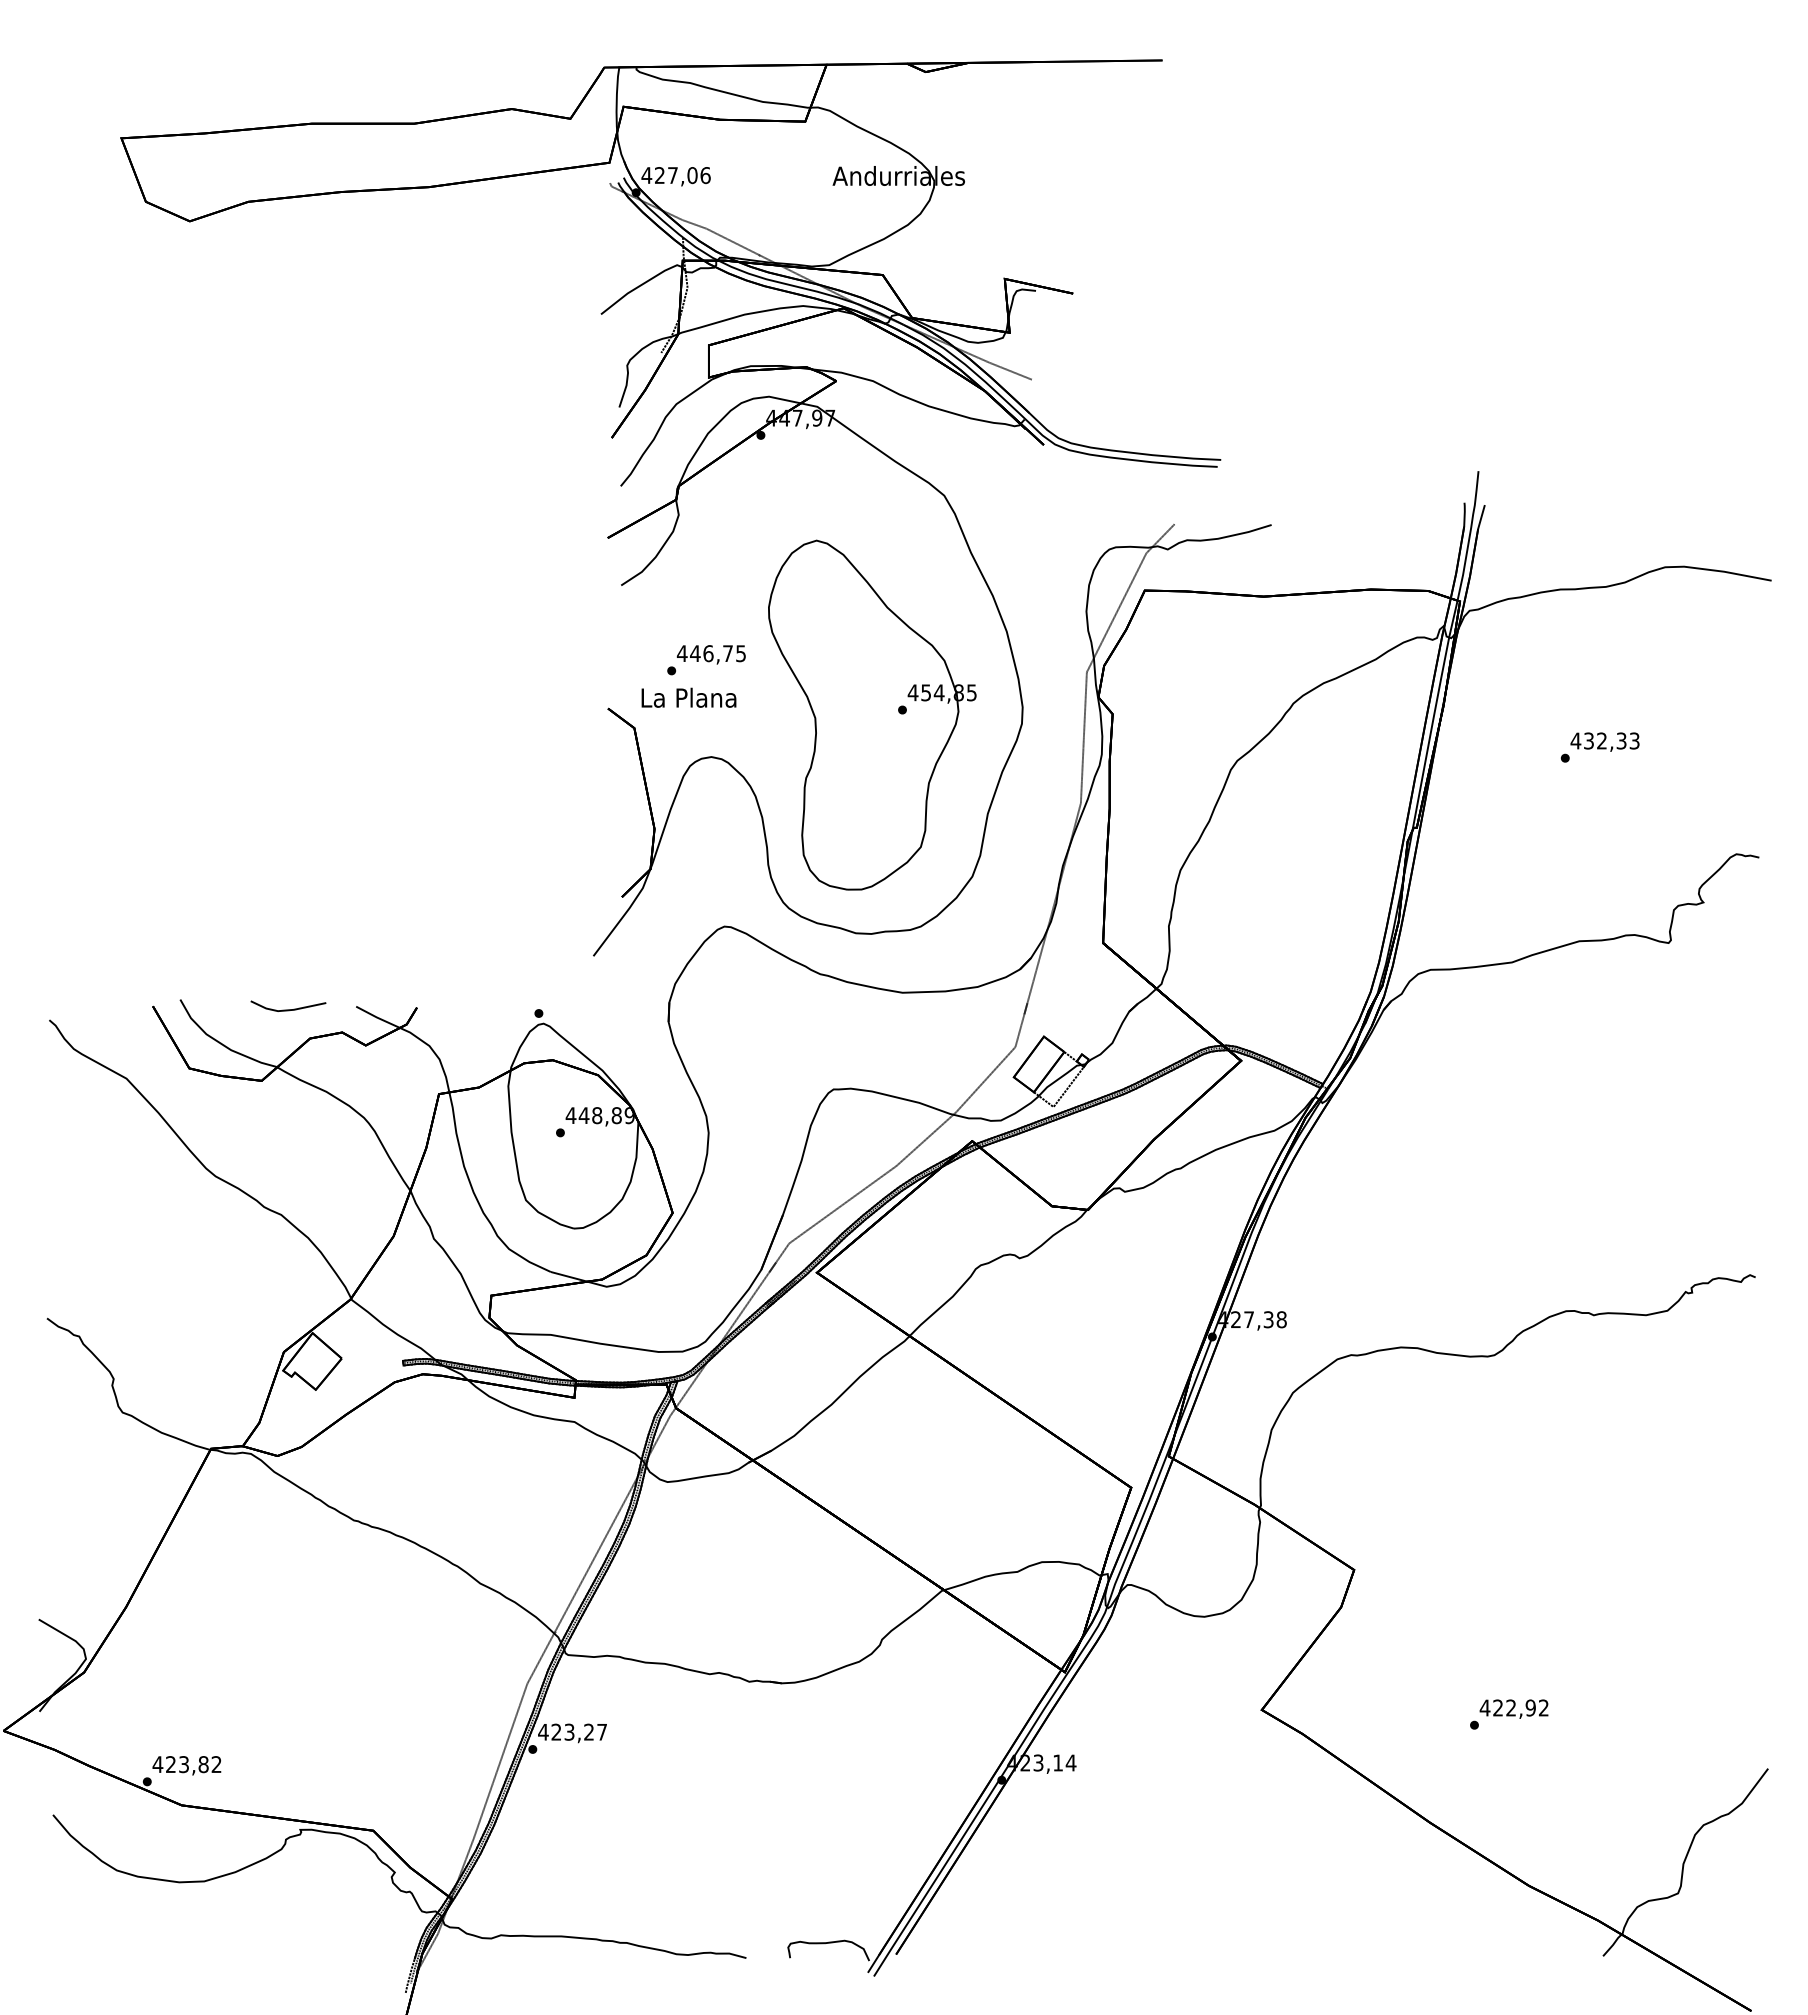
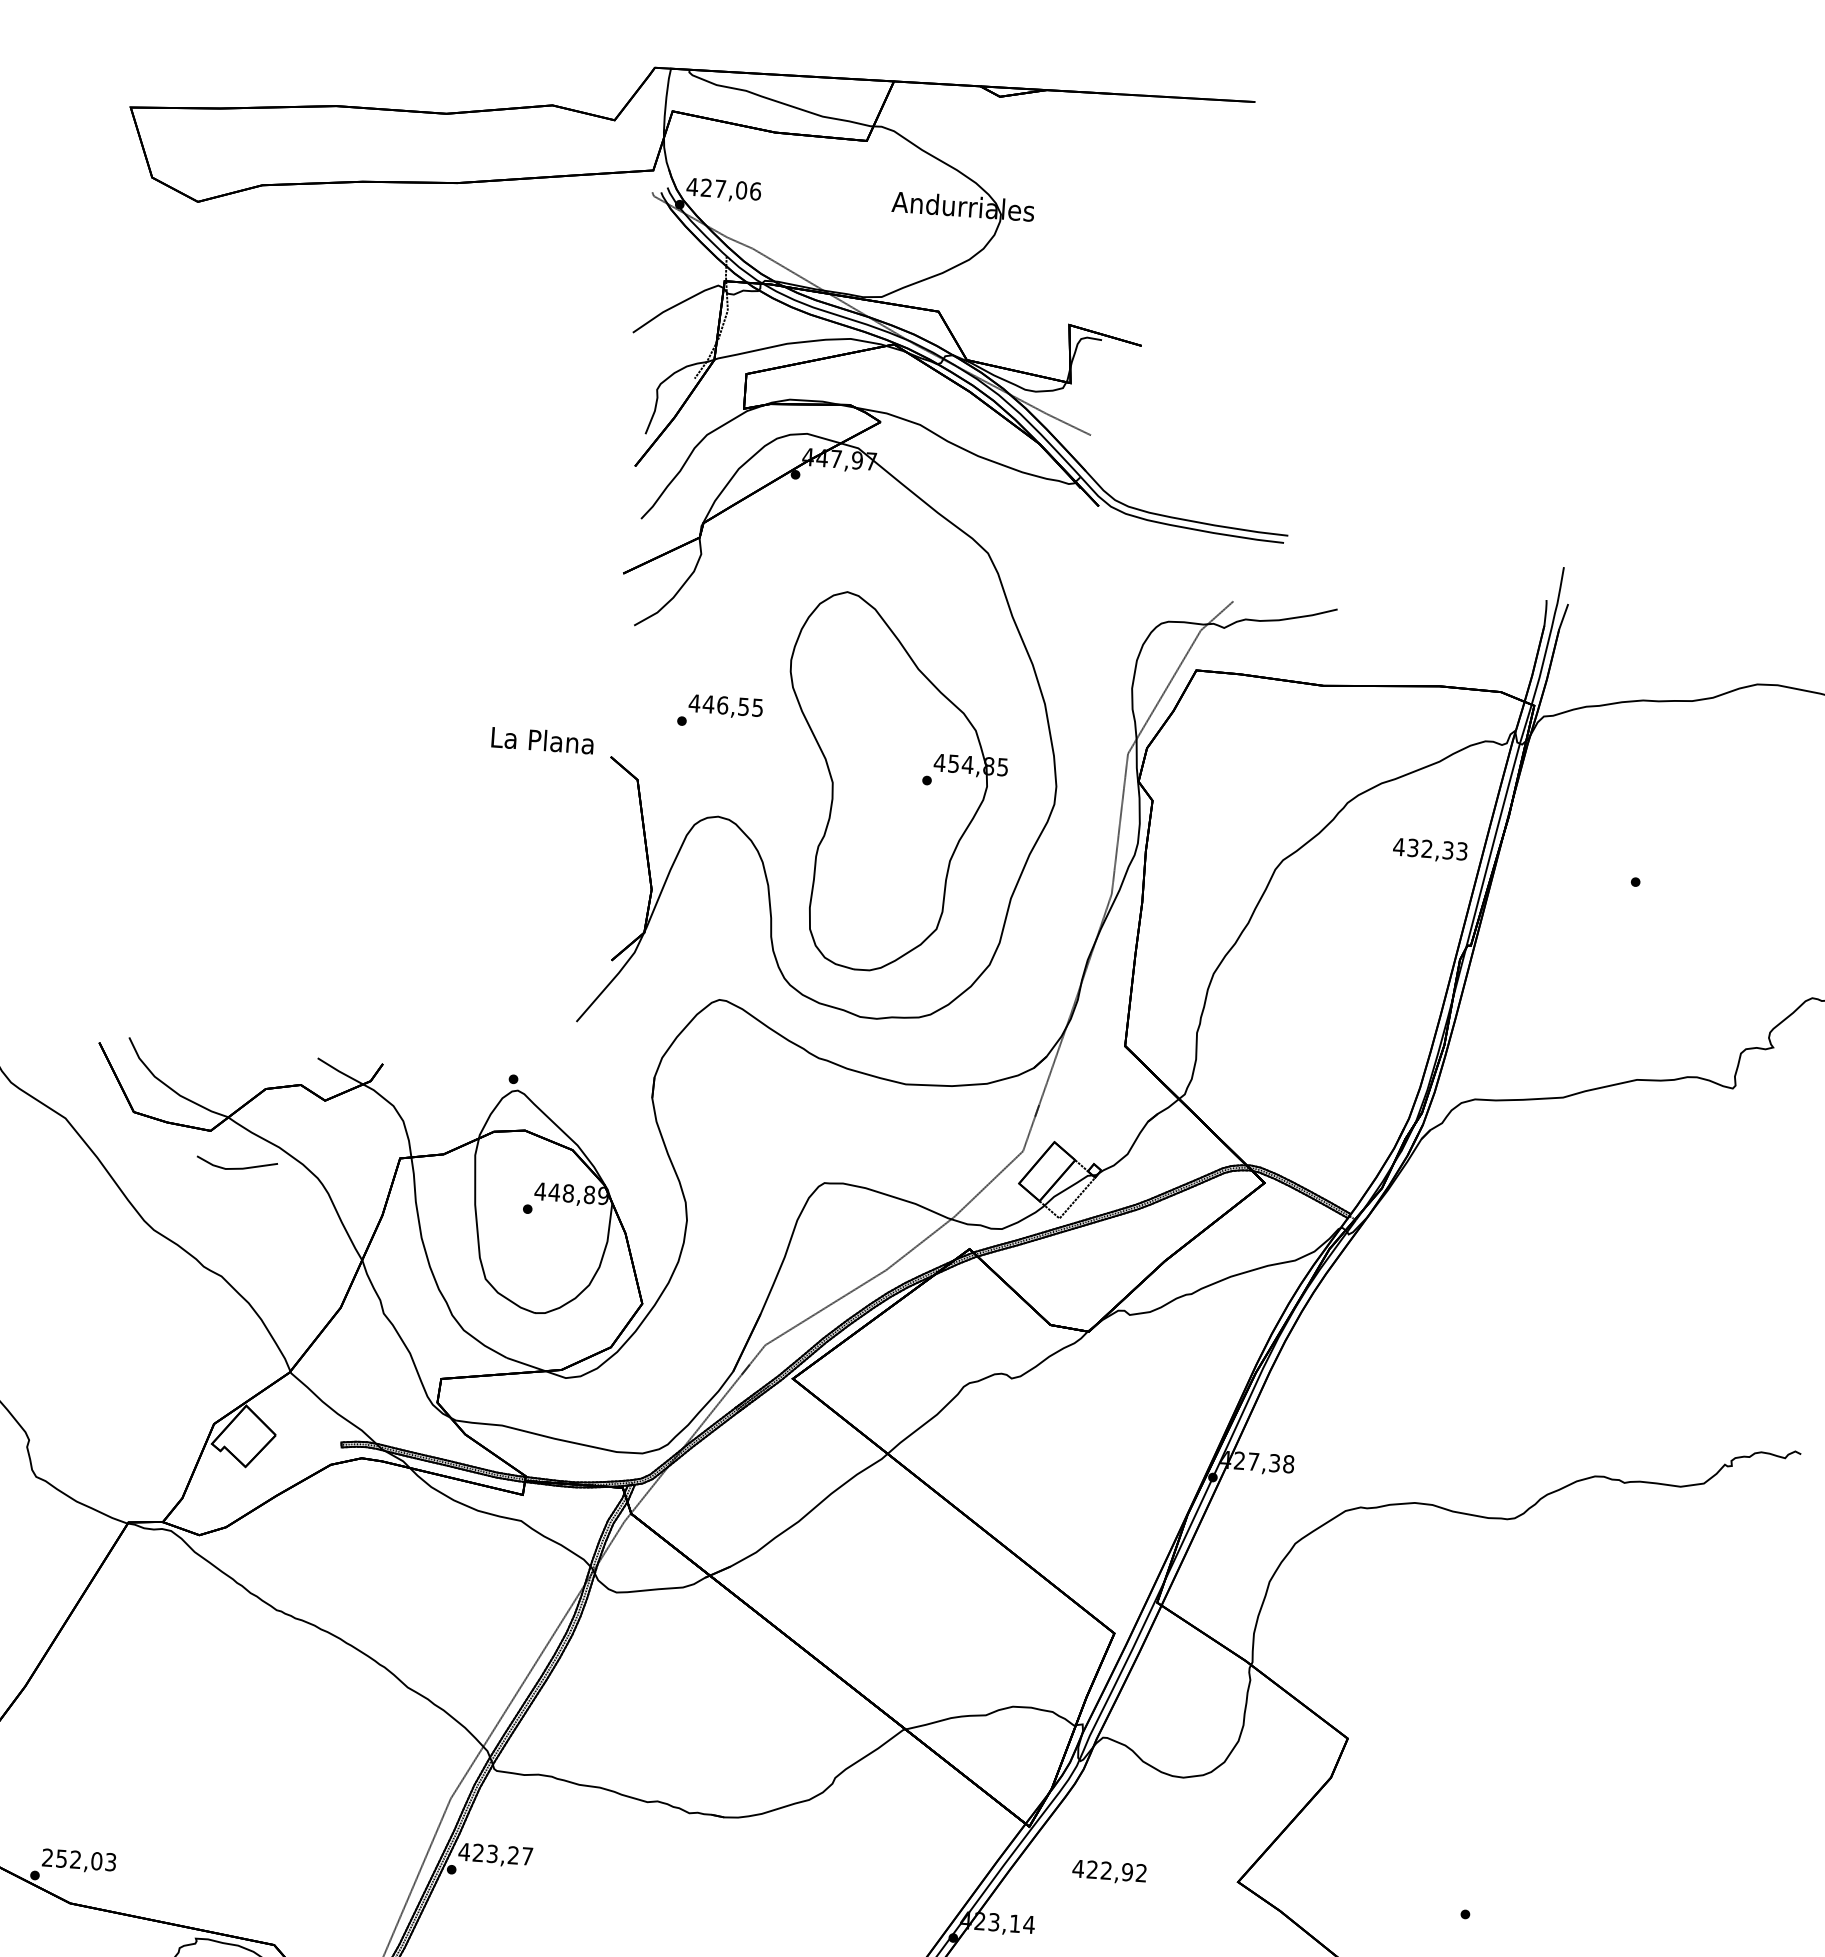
text: (727, 653) -> (743, 706), 446,75 -> 446,55
text: (688, 697) -> (542, 740), moved
text: (1604, 741) -> (1429, 849), moved
line: (288, 1009) -> (236, 1167), moved
text: (1513, 1708) -> (1108, 1871), moved
text: (186, 1764) -> (78, 1859), 423,82 -> 252,03

